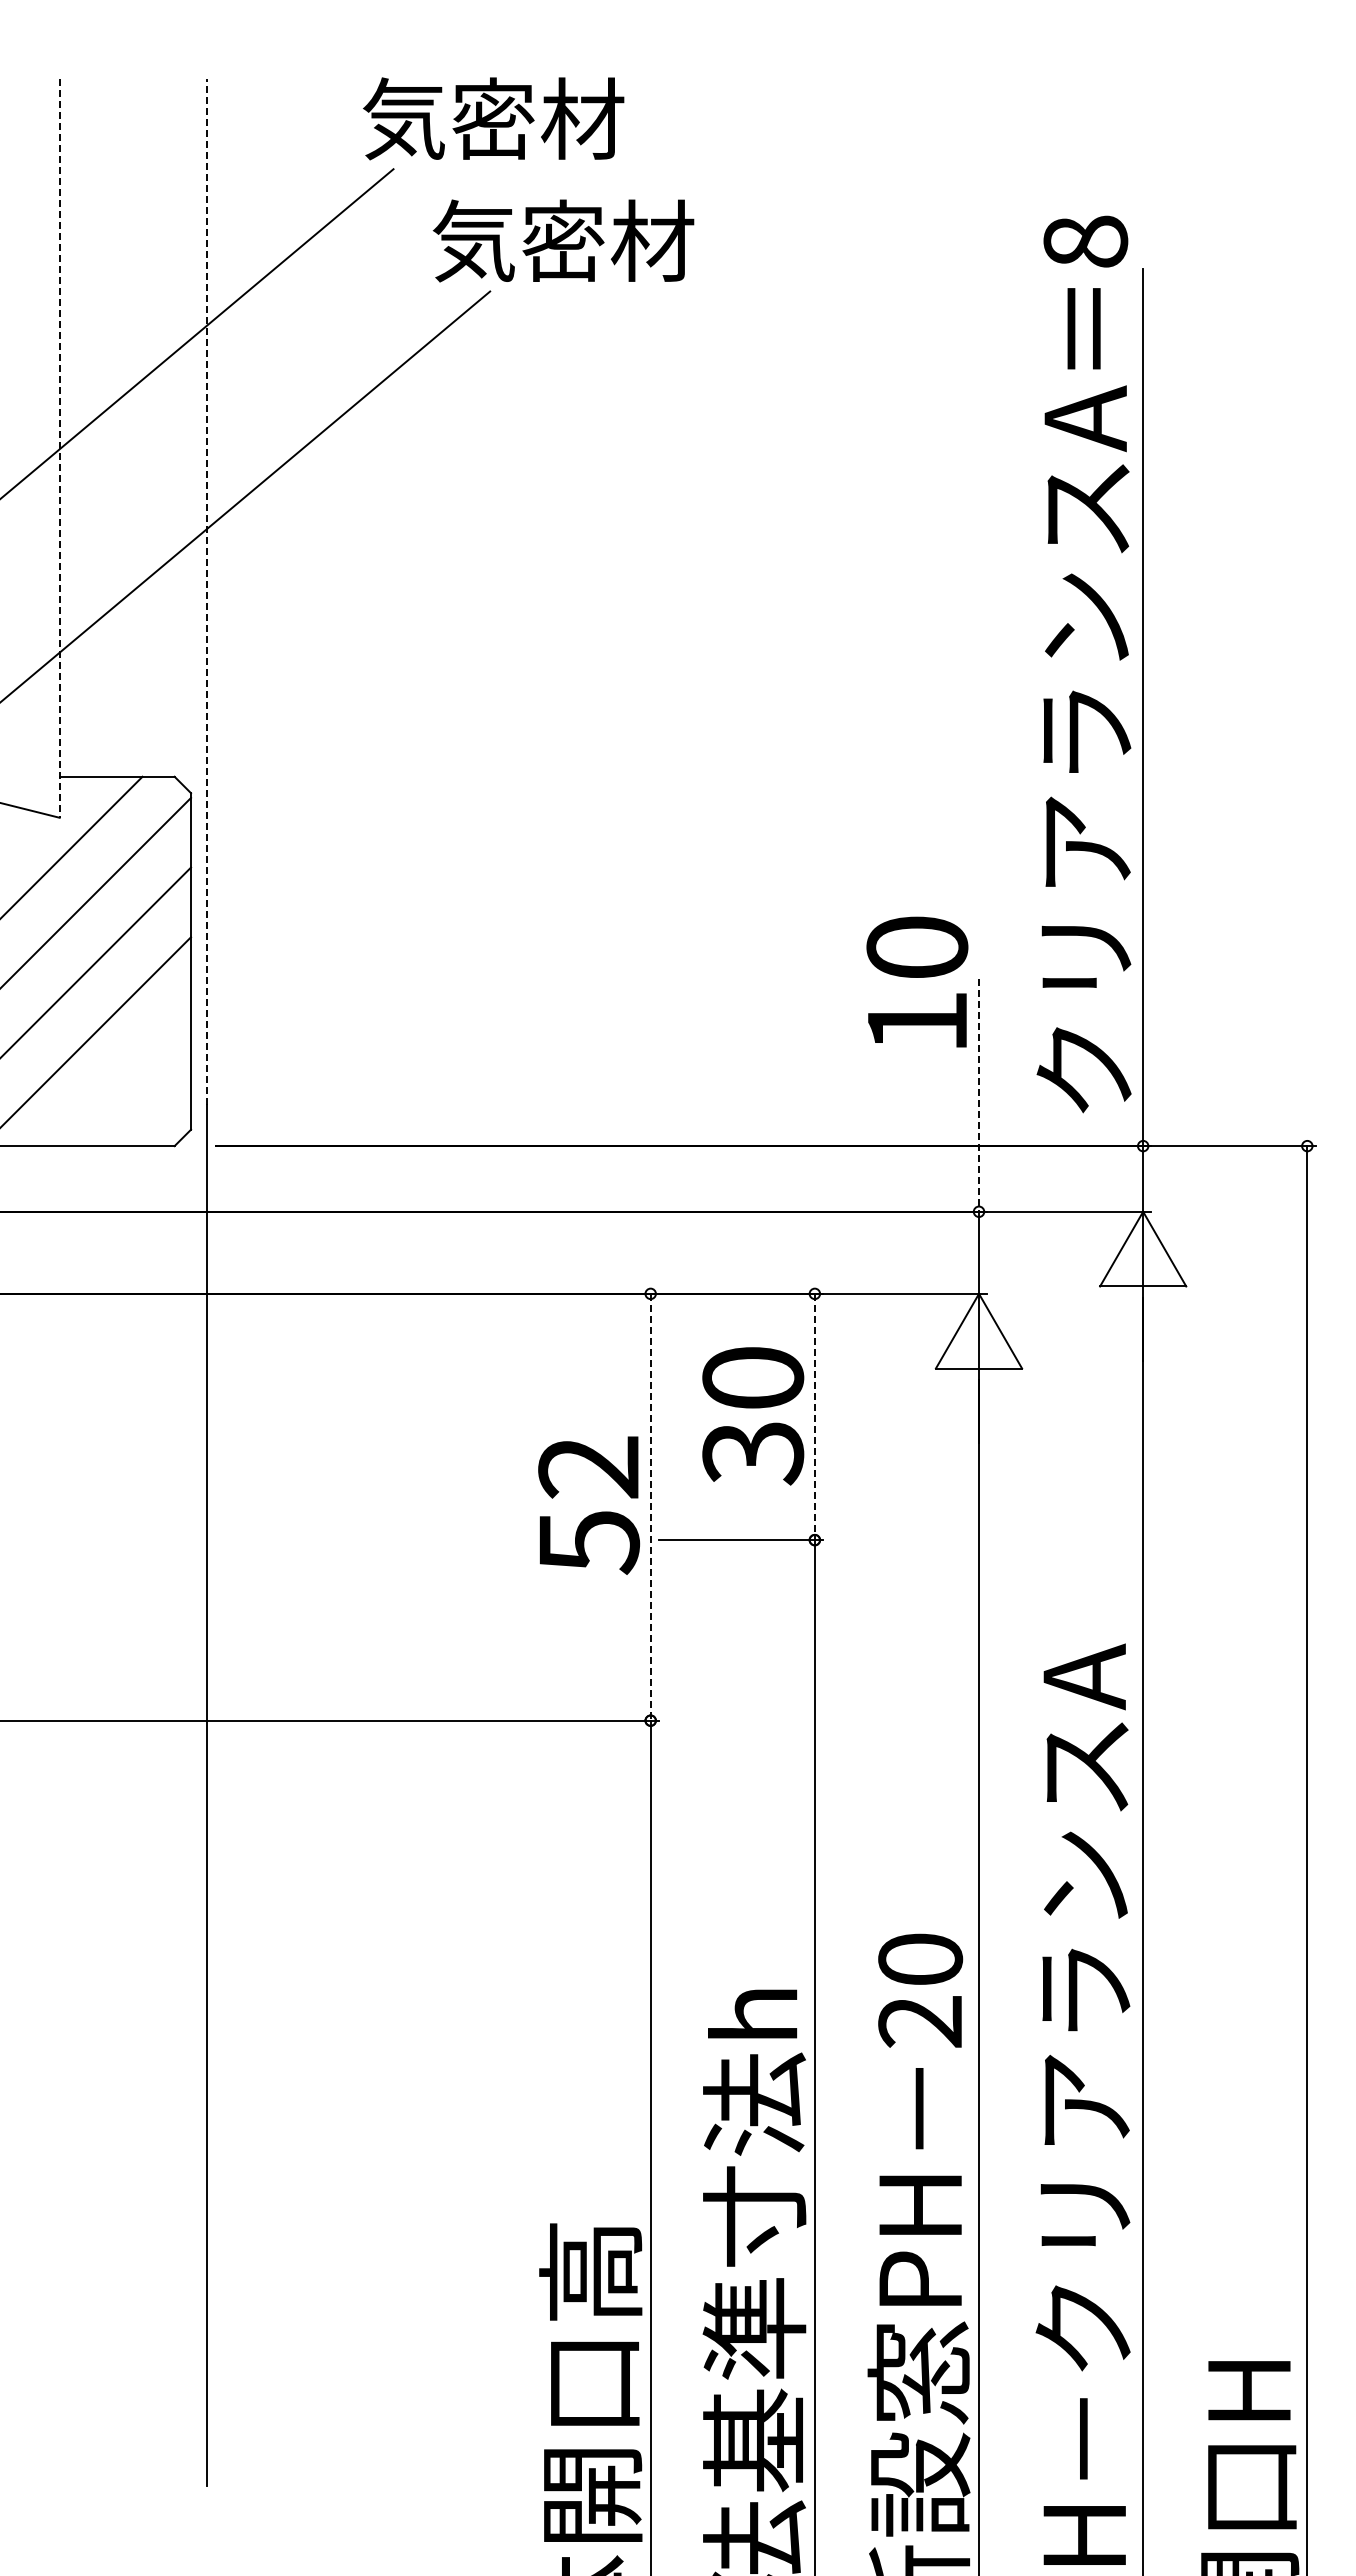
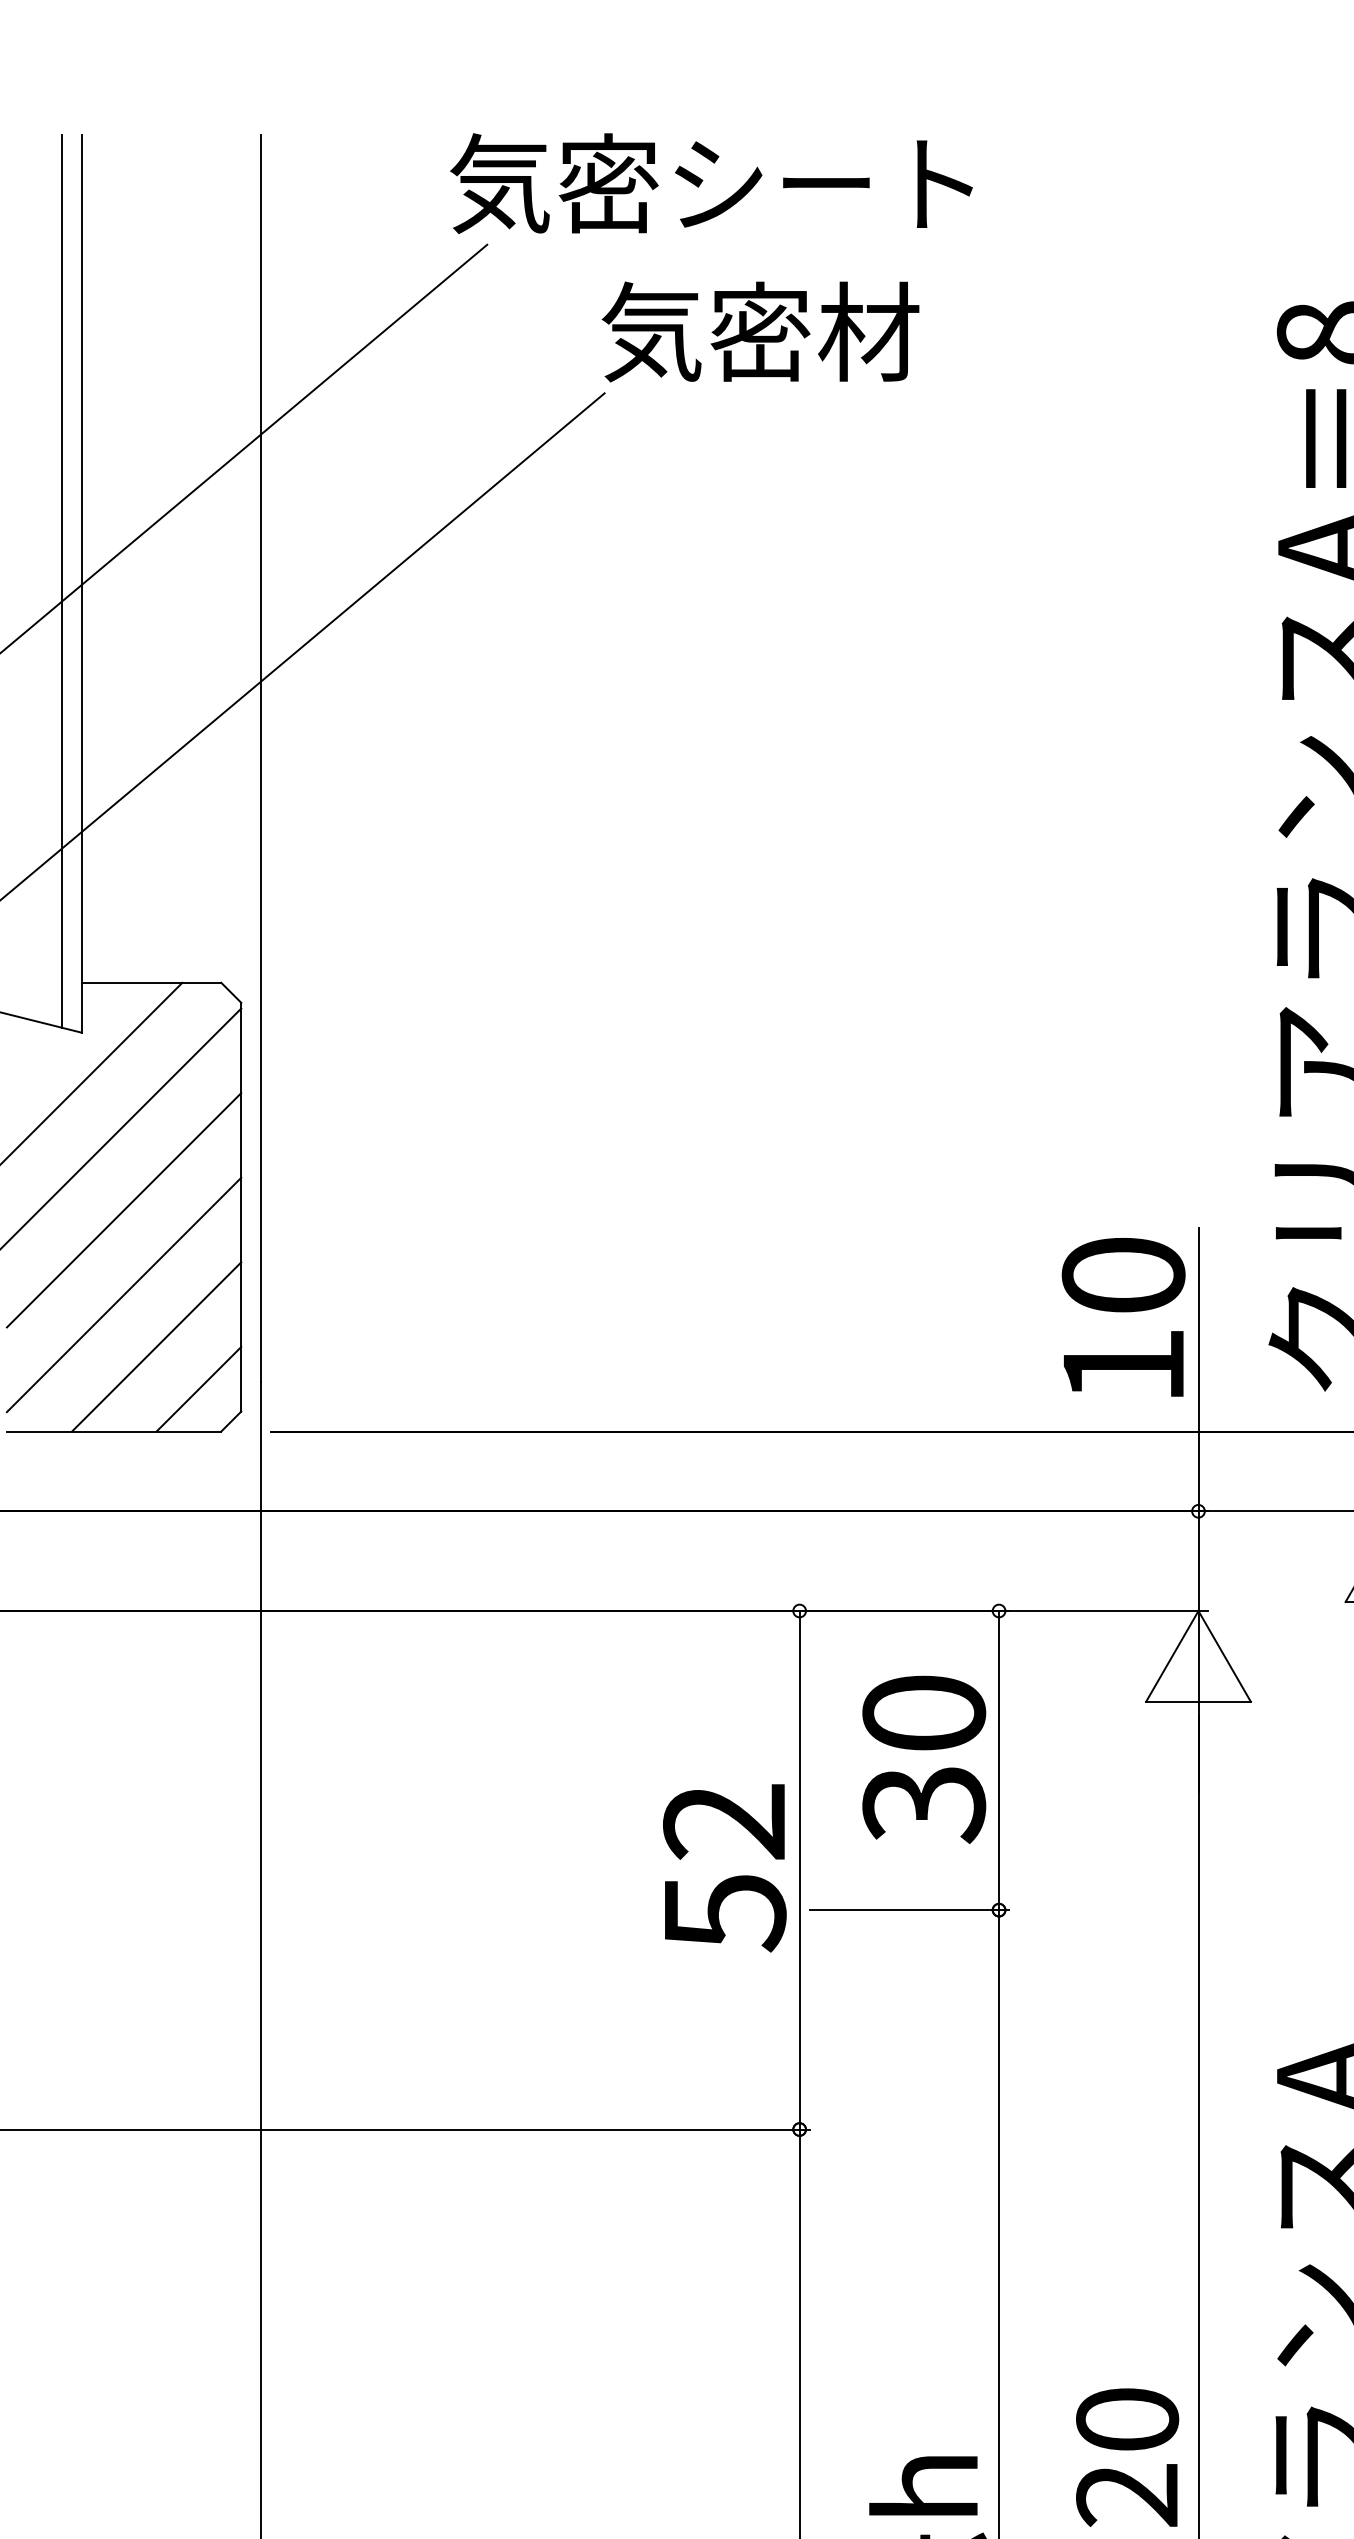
text: (667, 118) -> (820, 183), 気密材 -> 気密シート
text: (563, 240) -> (760, 331), moved
line: (43, 446) -> (62, 581), added
line: (59, 448) -> (81, 584), dashed -> solid
line: (207, 591) -> (261, 757), dashed -> solid
text: (917, 981) -> (1123, 1316), moved
line: (121, 1076) -> (156, 1346), added
line: (979, 1095) -> (1199, 1370), dashed -> solid
line: (156, 1111) -> (199, 1389), added
line: (814, 1417) -> (998, 1761), dashed -> solid
line: (650, 1507) -> (799, 1870), dashed -> solid

